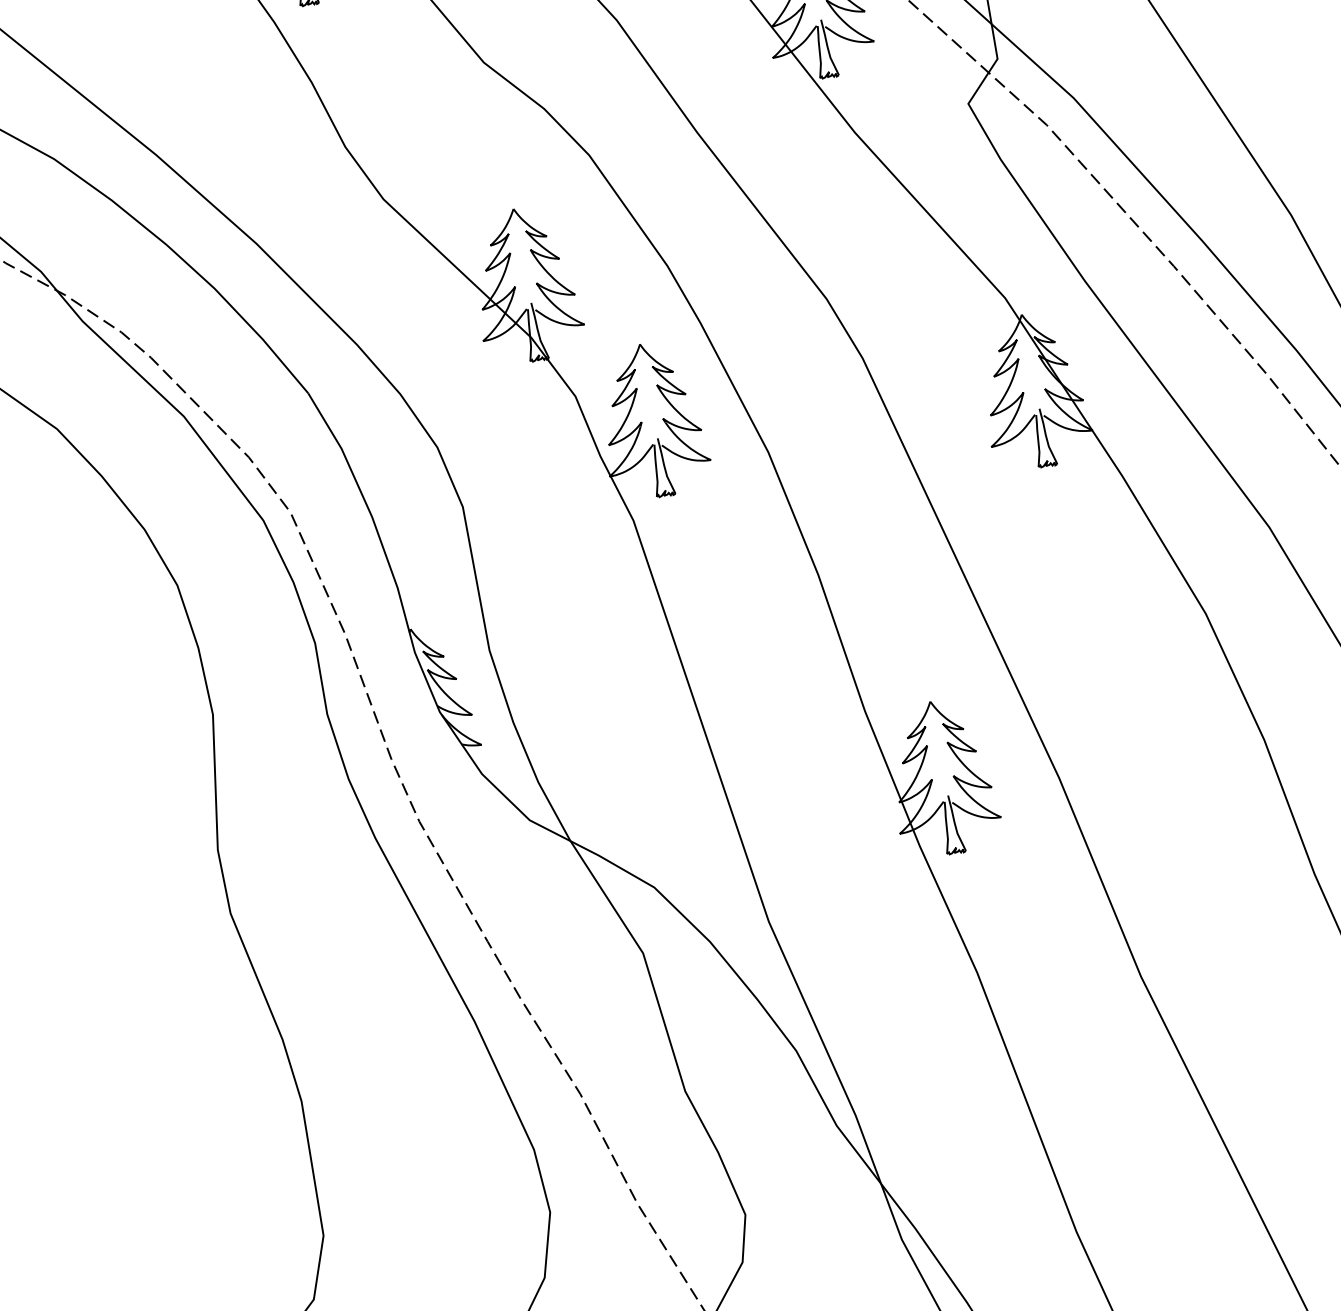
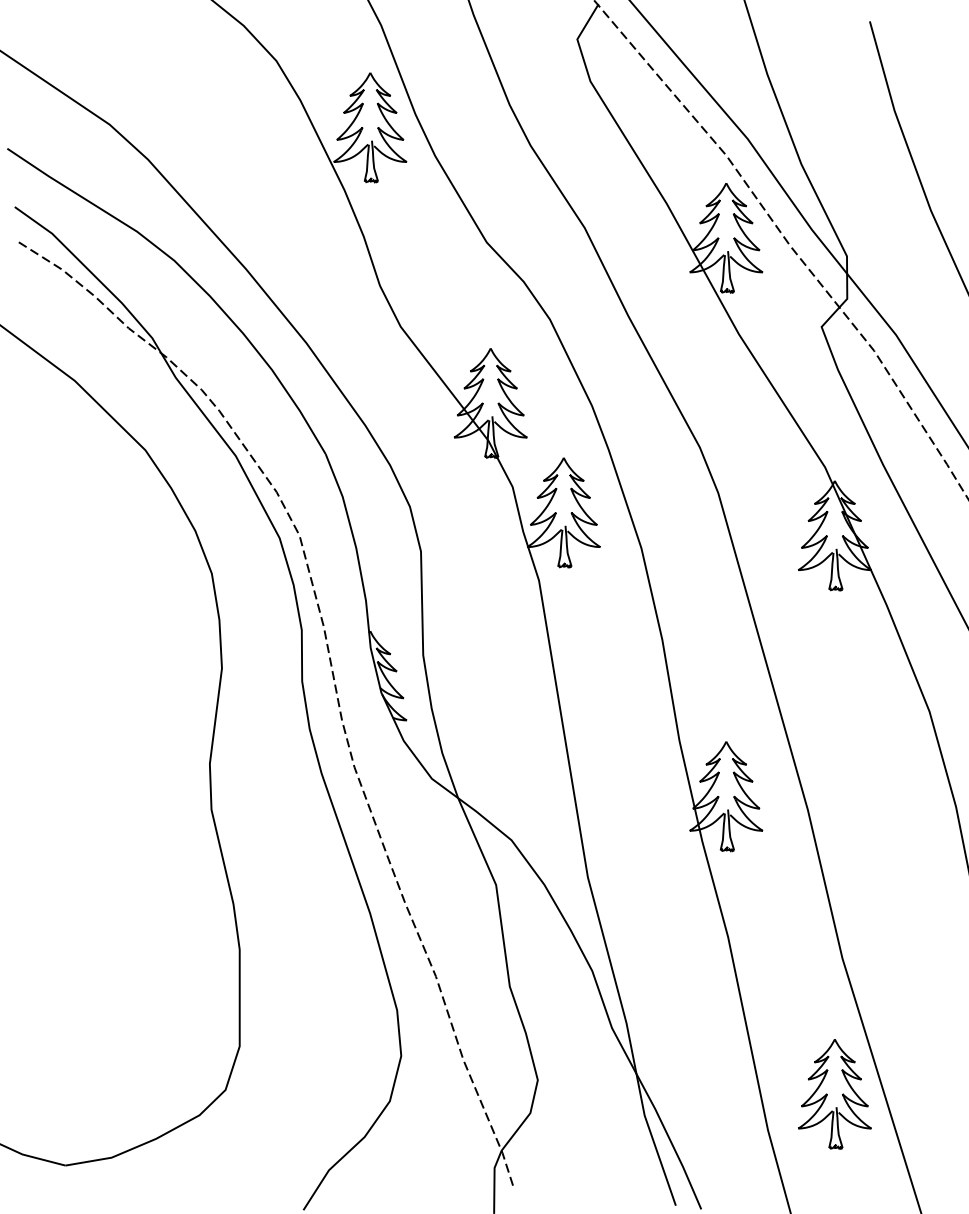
part: (1160, 1167) -> (834, 1094), added

